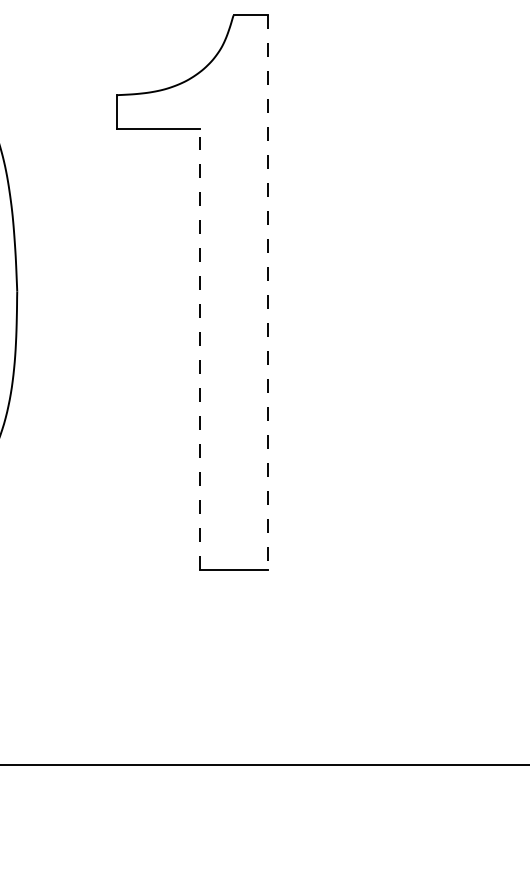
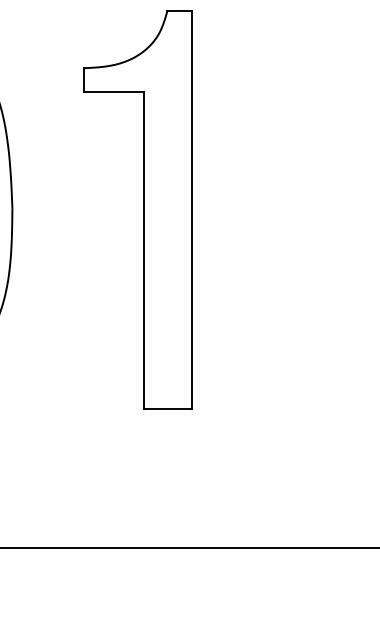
line: (267, 293) -> (191, 210), dashed -> solid
line: (200, 349) -> (143, 250), dashed -> solid

